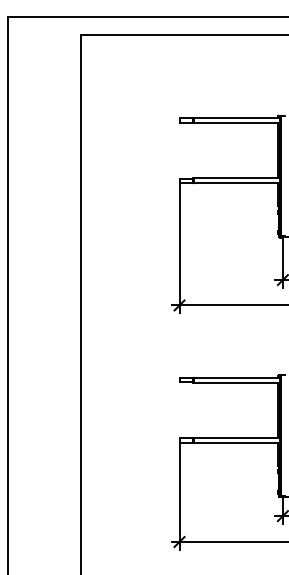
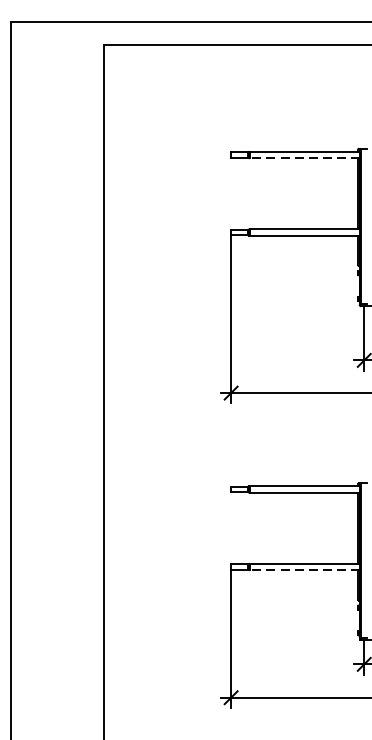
line: (236, 123) -> (304, 158), solid -> dashed
line: (236, 442) -> (304, 569), solid -> dashed

